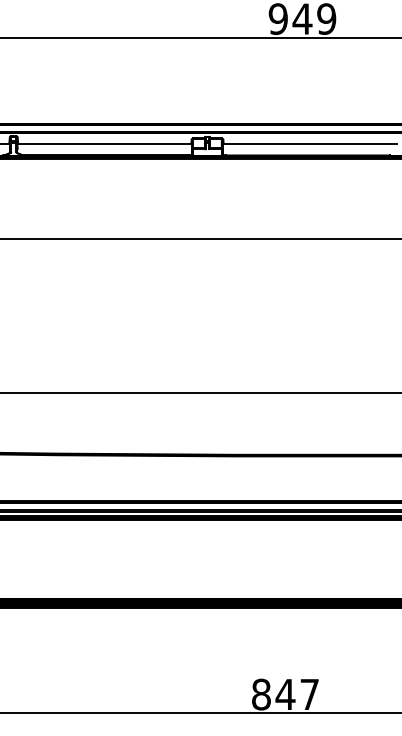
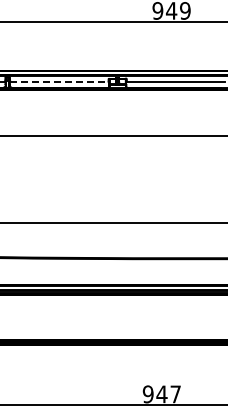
line: (104, 143) -> (59, 81), solid -> dashed
text: (260, 694) -> (147, 394), 847 -> 947

